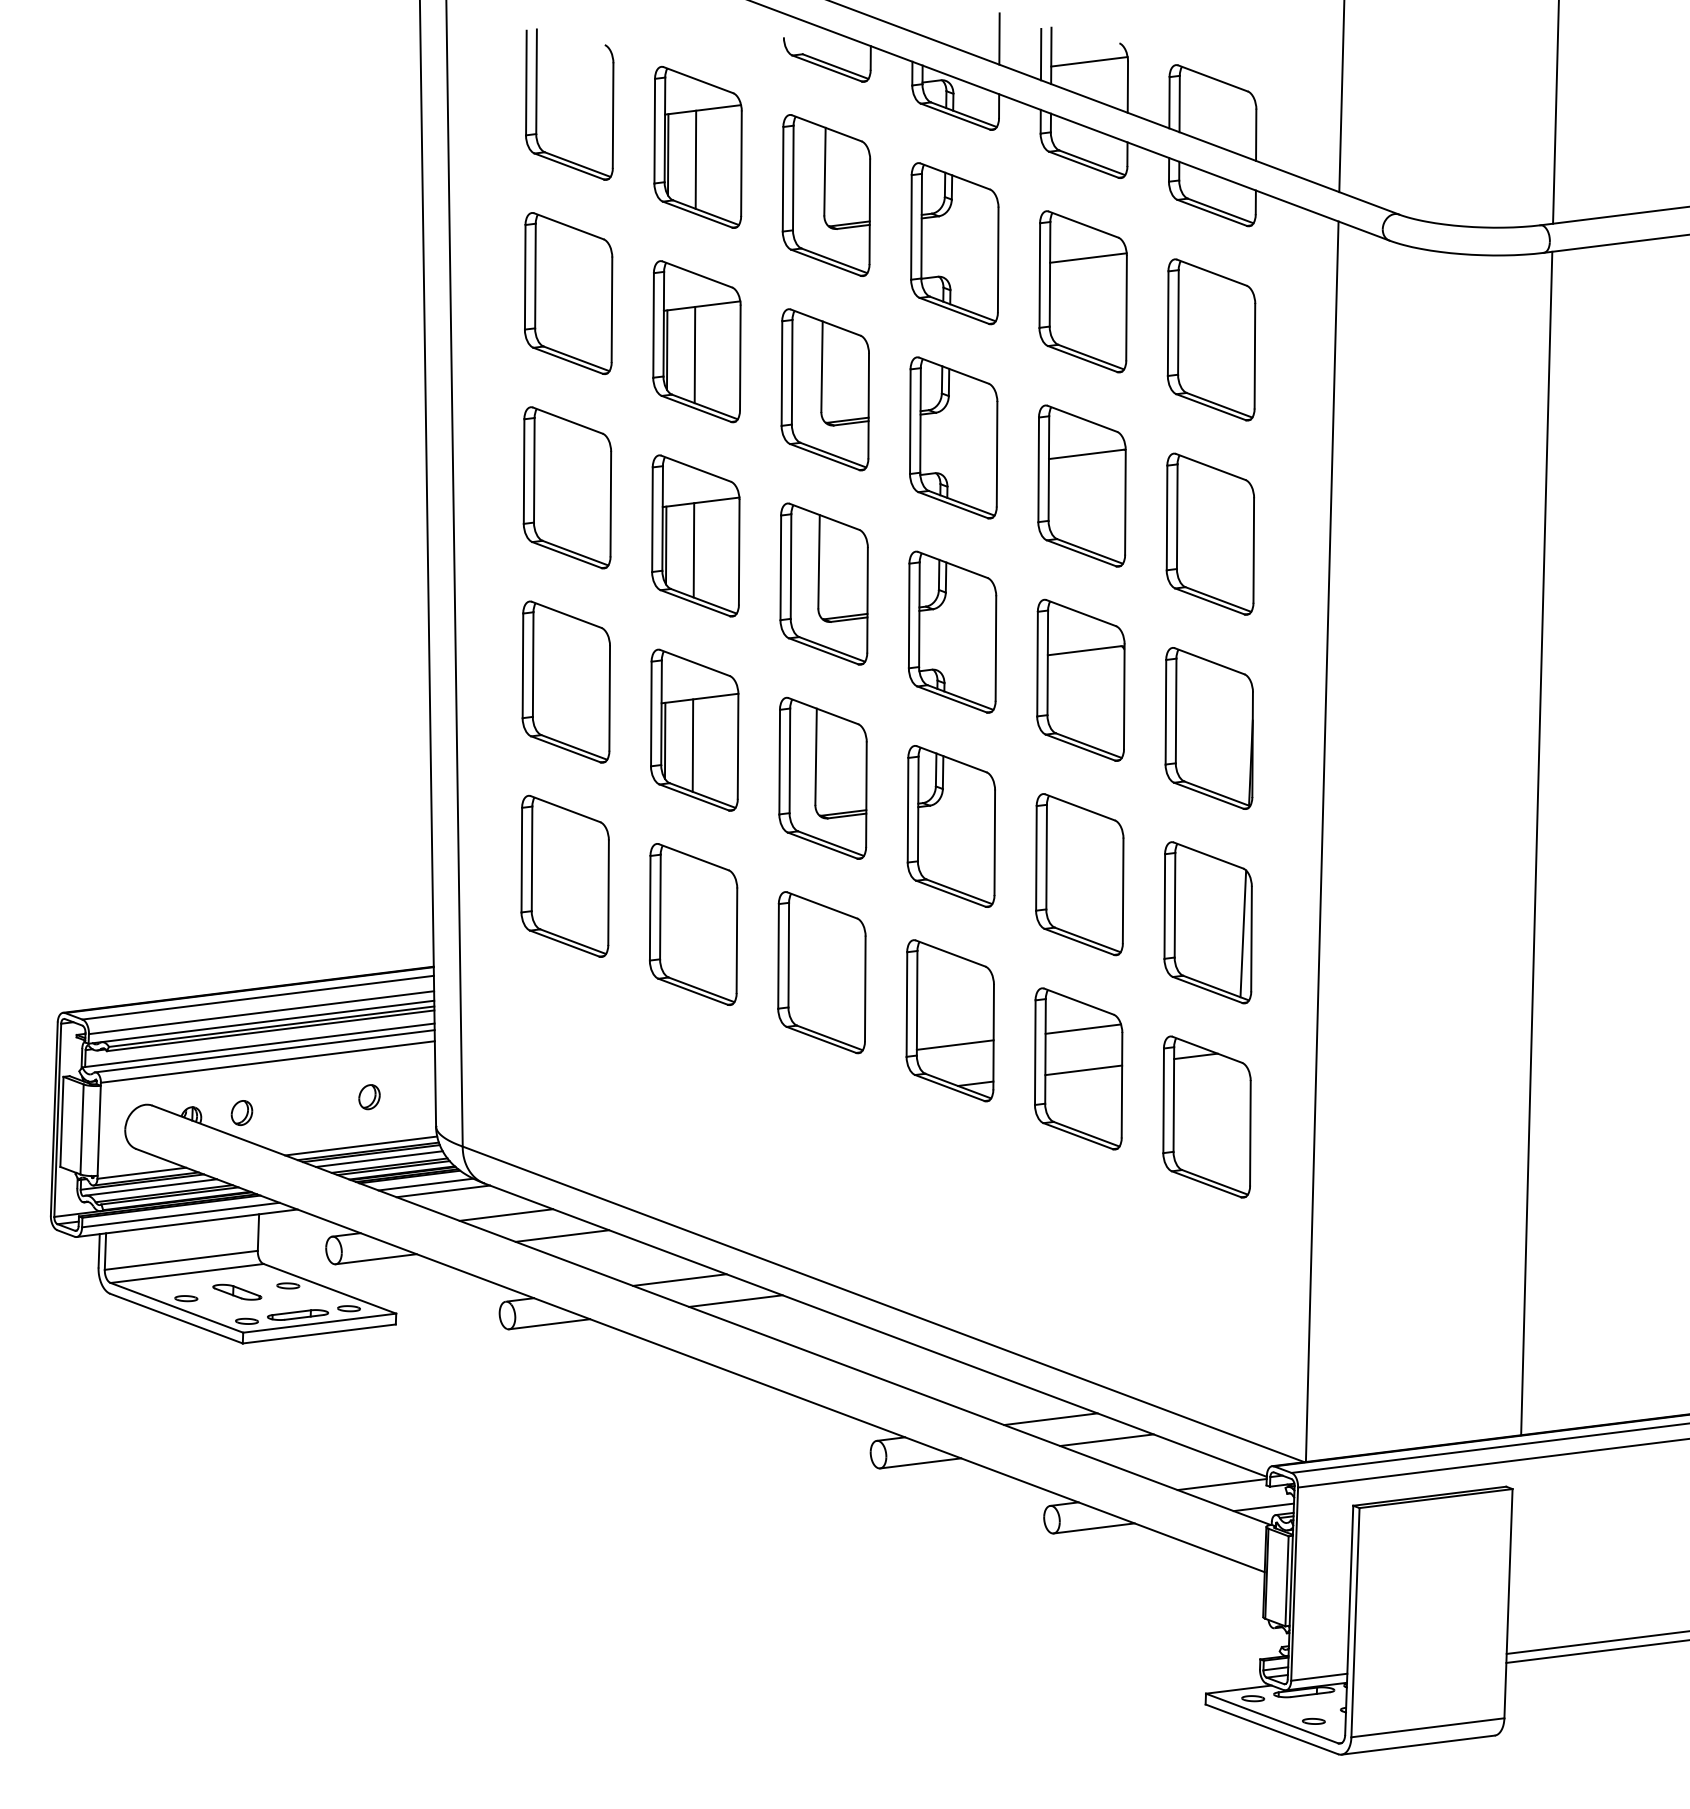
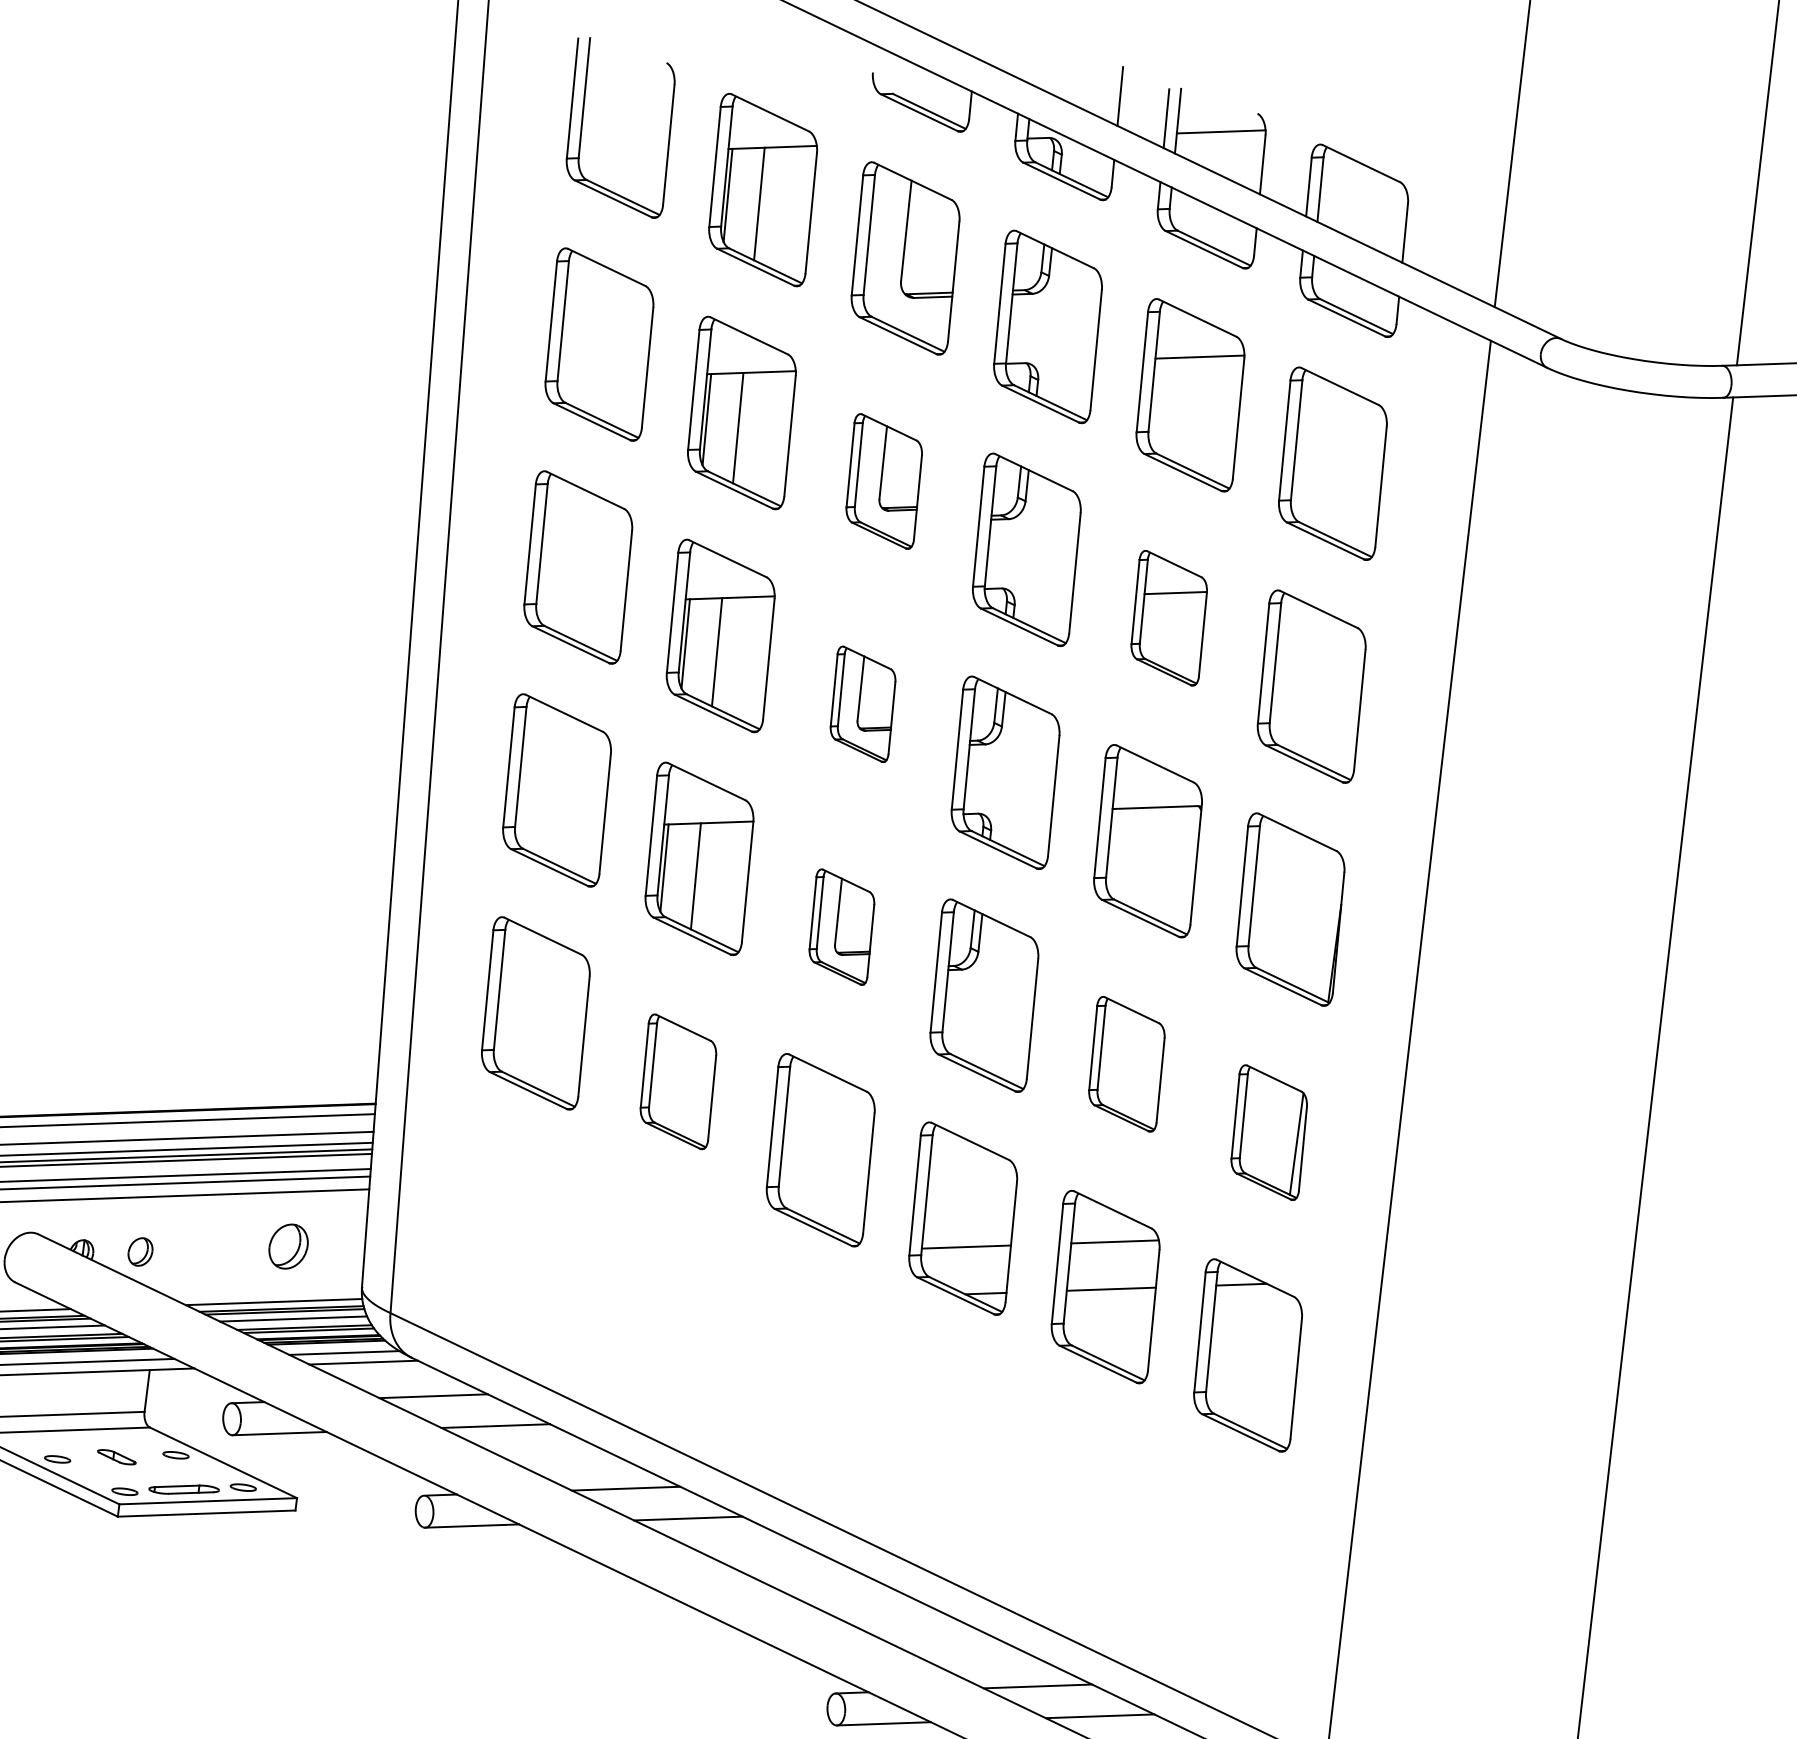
part: (824, 389) -> (883, 480), size x0.7
part: (1081, 485) -> (1168, 617), size x0.7
part: (823, 583) -> (862, 703), size x0.6
part: (822, 777) -> (841, 926), size x0.6
part: (1079, 874) -> (1126, 1063), size x0.7
part: (1207, 922) -> (1268, 1132), size x0.7
part: (693, 924) -> (678, 1081), size x0.7
part: (369, 1097) -> (288, 1247), size x1.6
part: (237, 1291) -> (117, 1456), size x0.7

